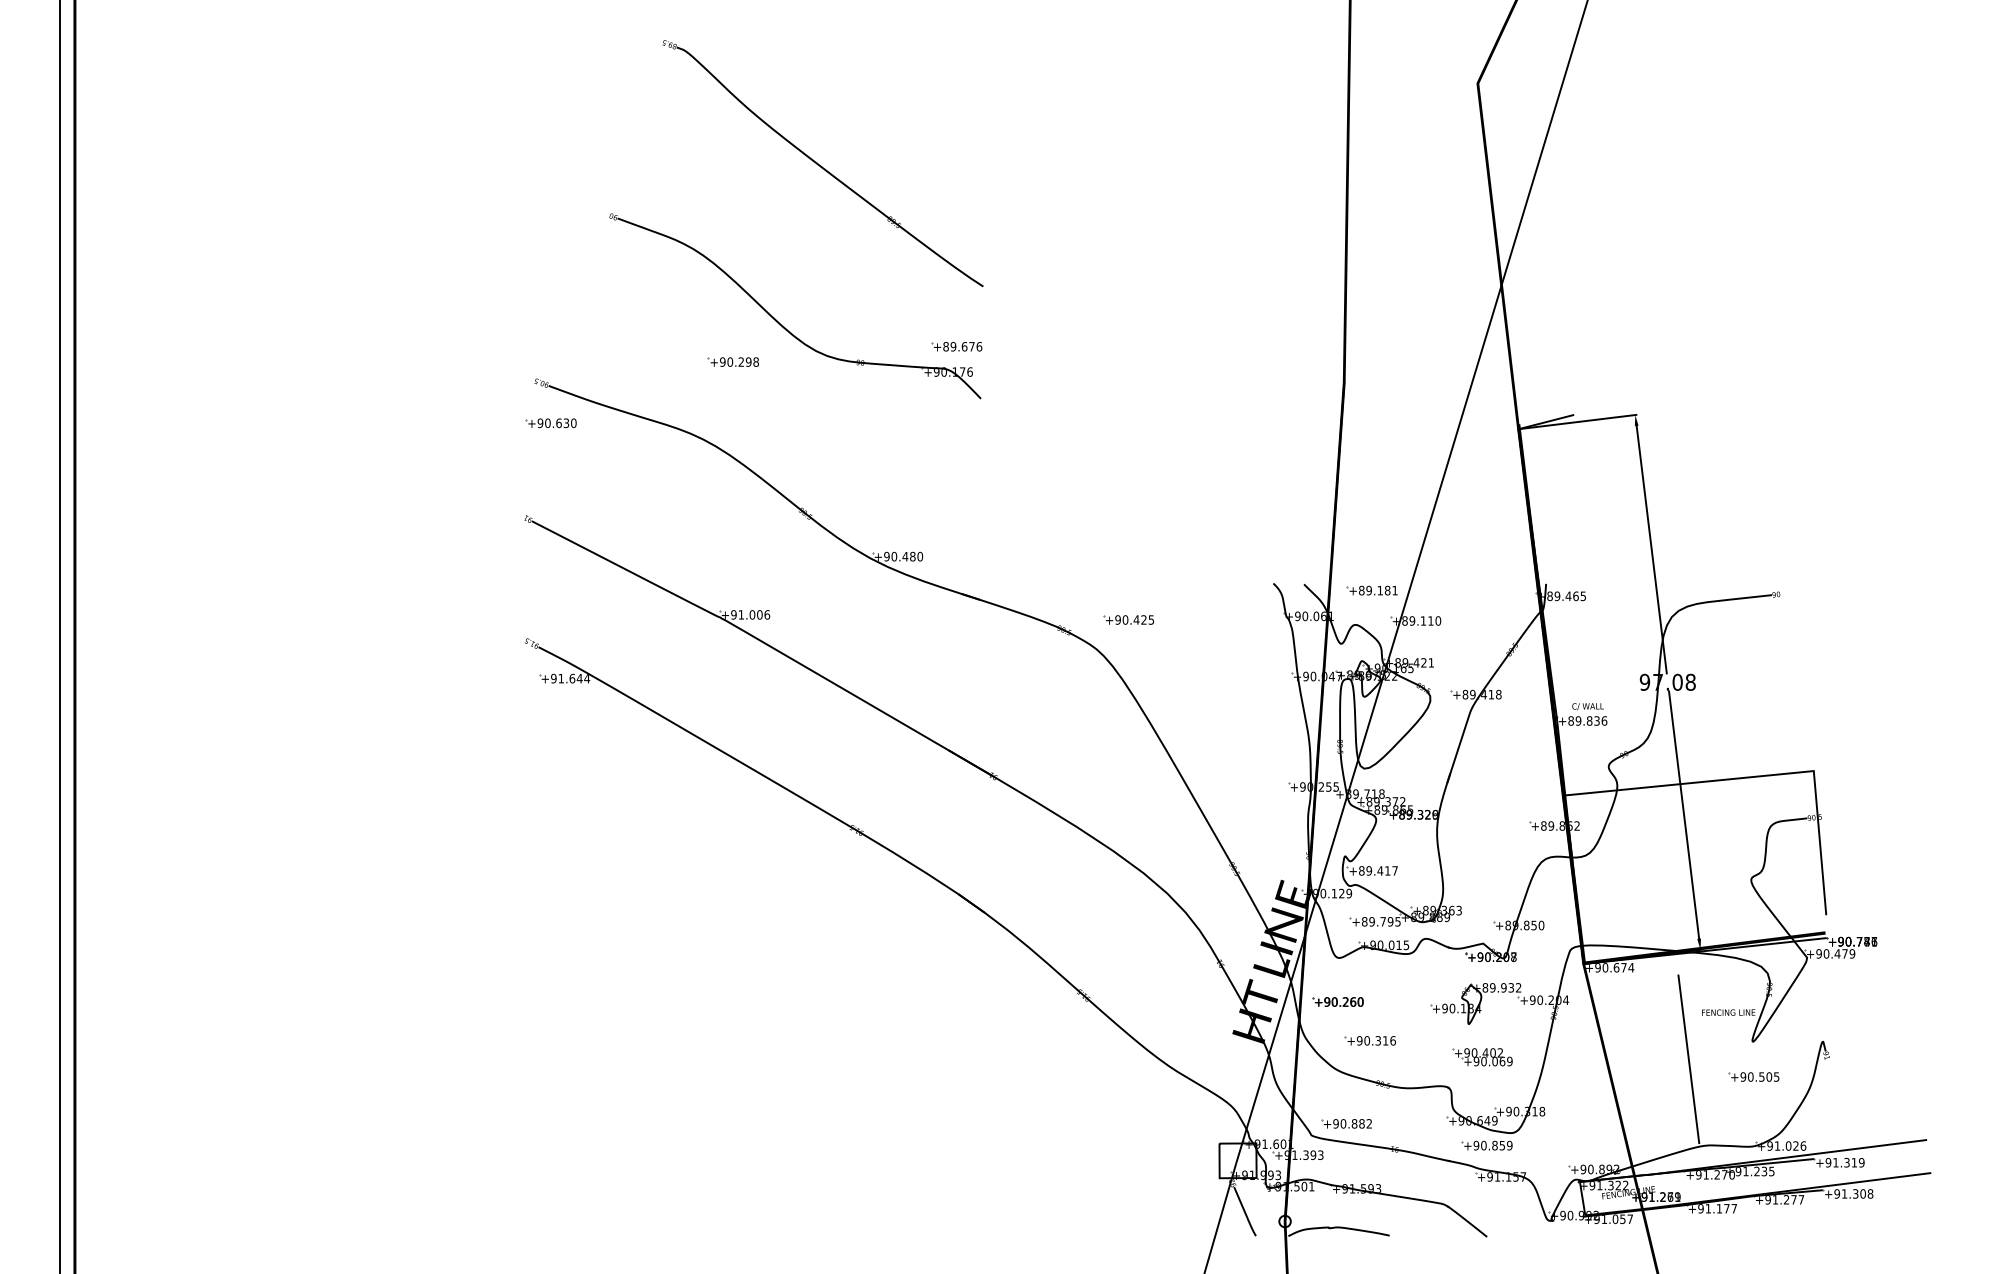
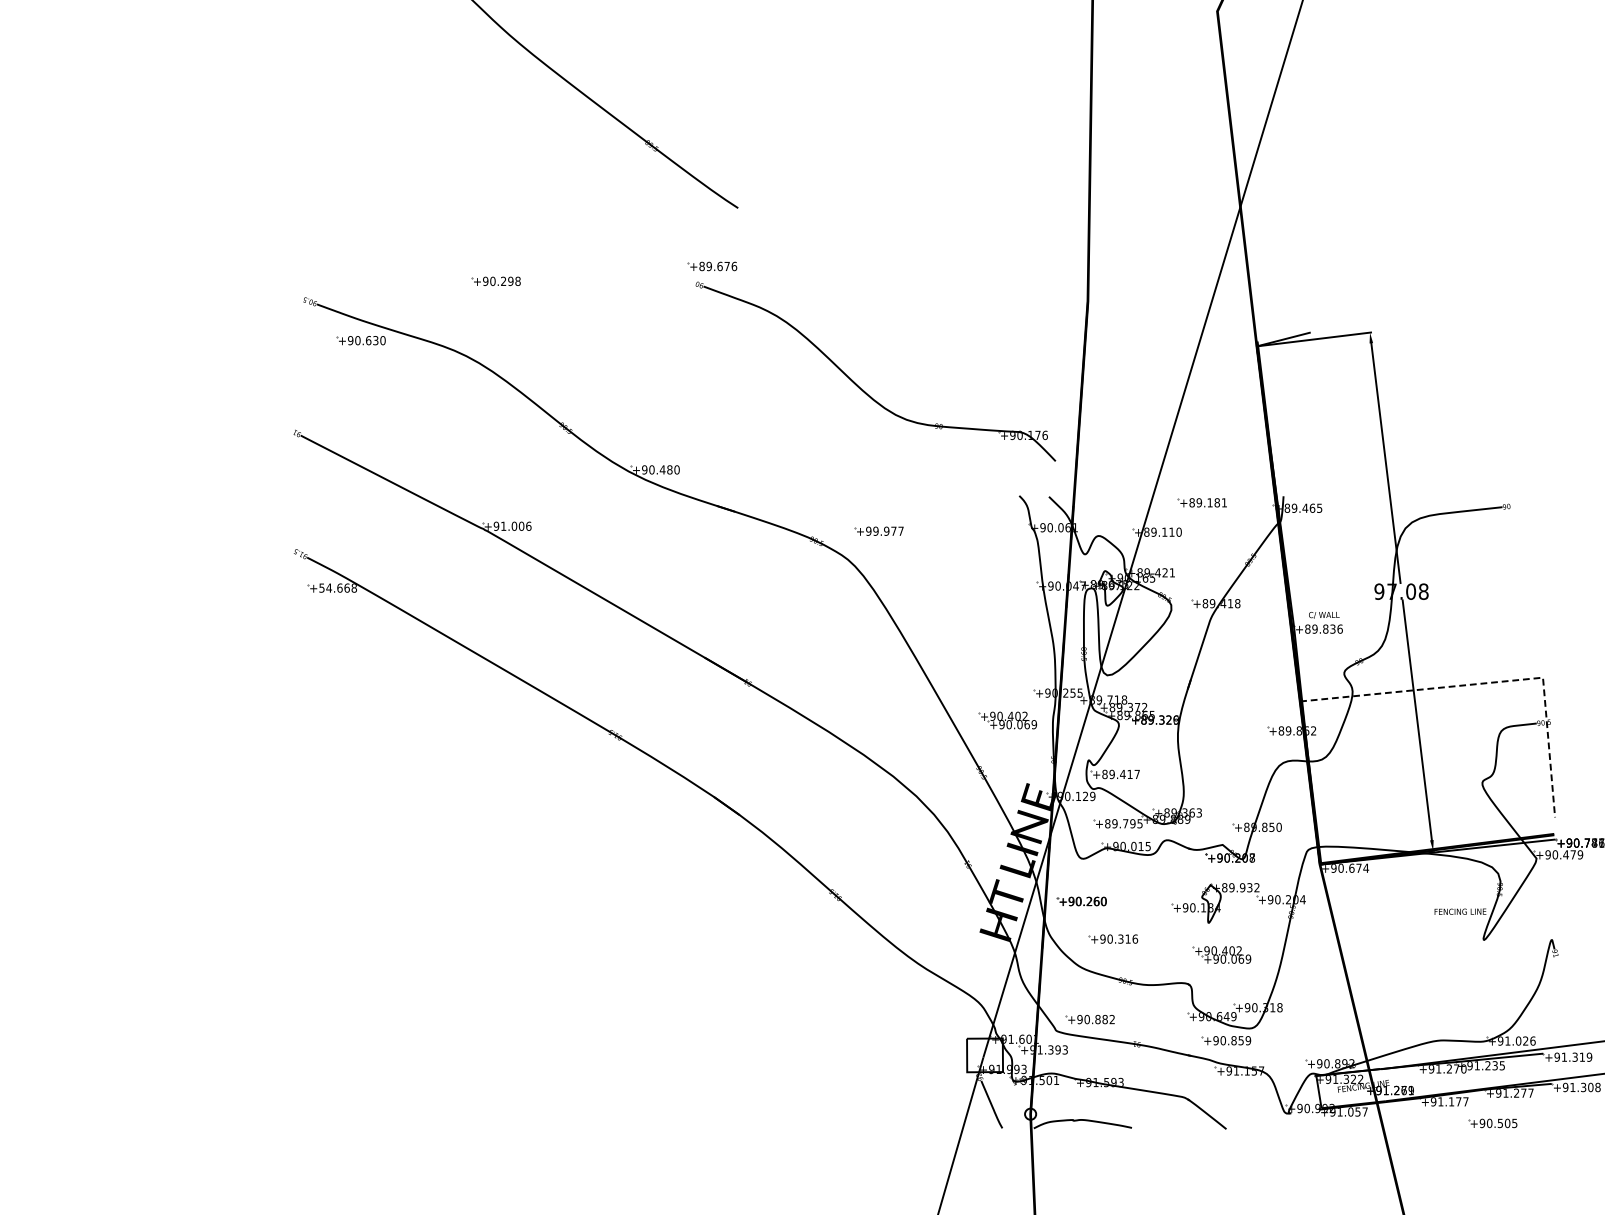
part: (779, 322) -> (860, 387), moved
part: (550, 423) -> (360, 340), moved
part: (1371, 590) -> (1201, 502), moved
text: (1138, 619) -> (888, 530), +90.425 -> +99.977
text: (570, 678) -> (338, 587), +91.644 -> +54.668
line: (1761, 776) -> (1492, 682), solid -> dashed
part: (1261, 815) -> (1007, 720), added
line: (1688, 1059) -> (1421, 957), removed
part: (1753, 1076) -> (1492, 1122), moved

